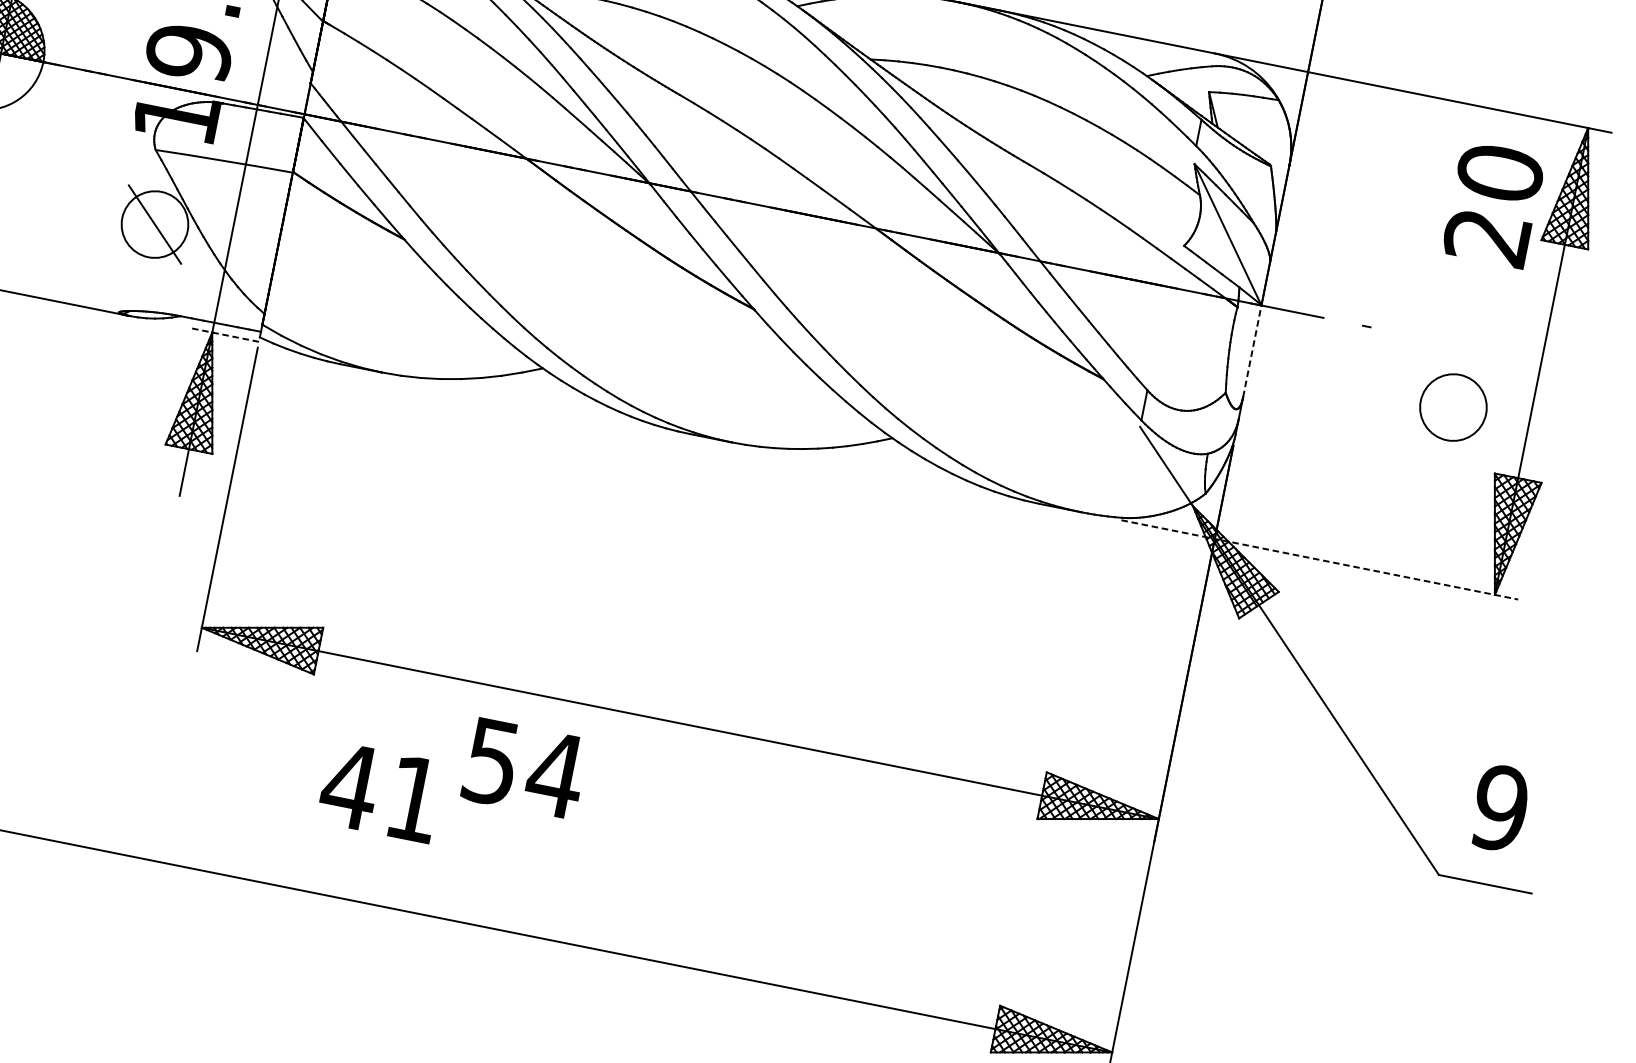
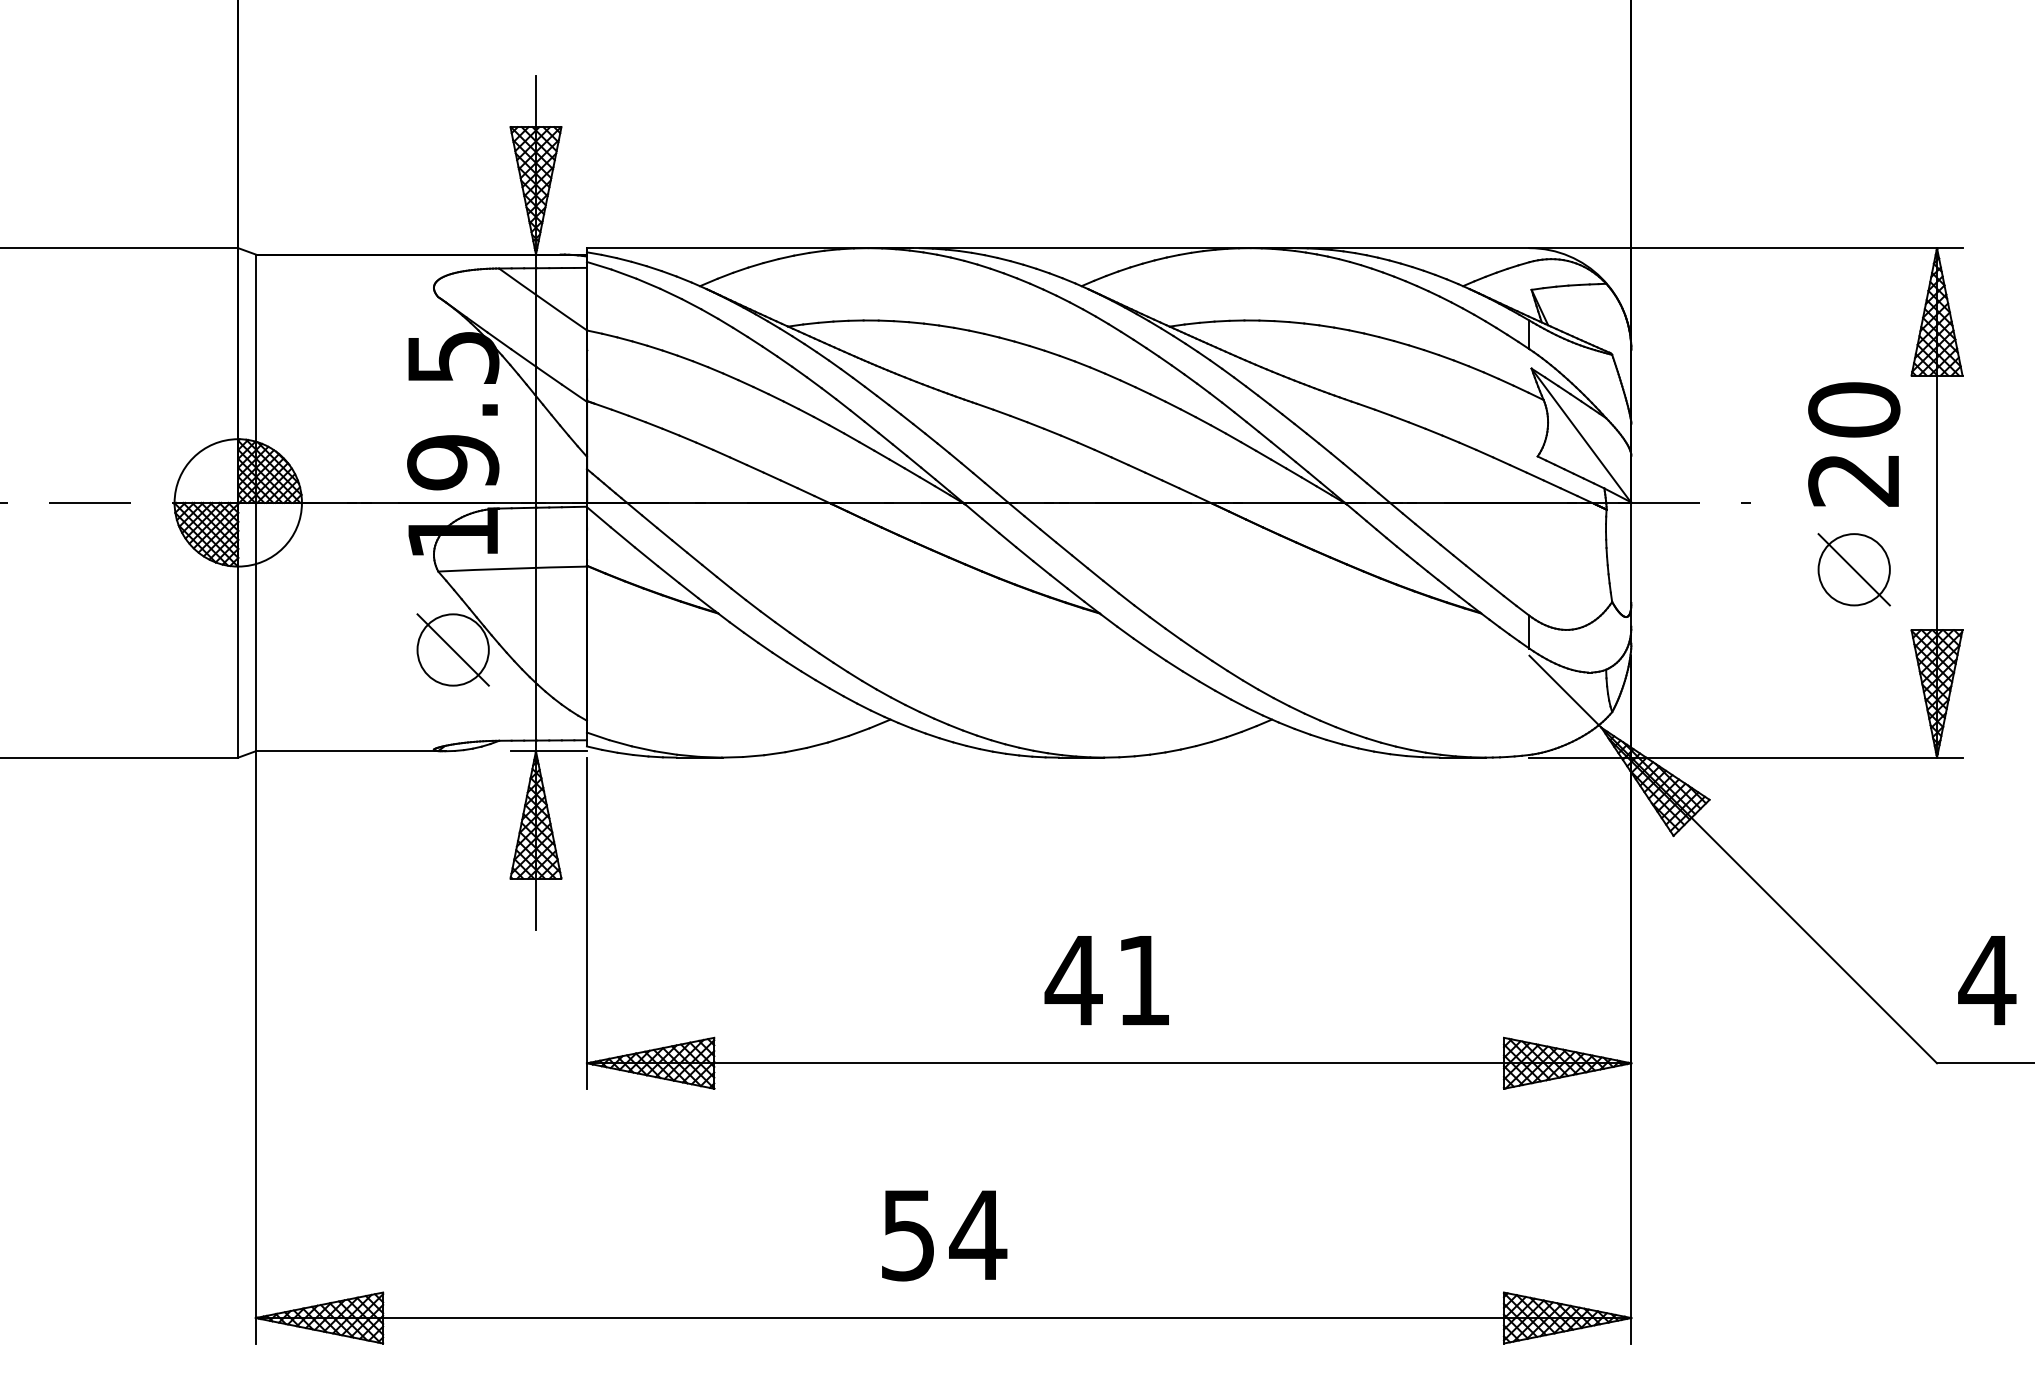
text: (1494, 204) -> (1854, 444), moved
line: (223, 335) -> (548, 751), dashed -> solid
line: (1252, 350) -> (1631, 552), dashed -> solid
line: (1452, 407) -> (1853, 569), added
line: (1319, 559) -> (1745, 757), dashed -> solid
text: (524, 768) -> (944, 1235), moved
text: (380, 792) -> (1106, 980), moved
text: (1500, 808) -> (1987, 980), 9 -> 4

